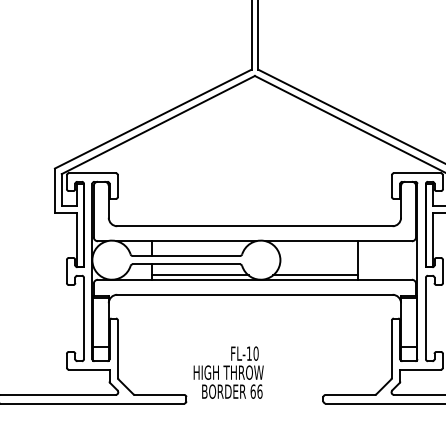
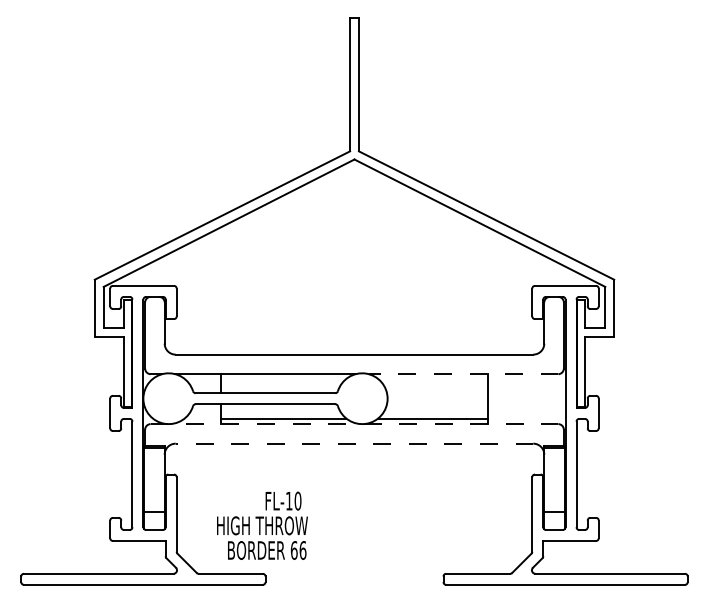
line: (338, 241) -> (463, 374), solid -> dashed
line: (254, 280) -> (354, 424), solid -> dashed
line: (254, 294) -> (354, 443), solid -> dashed
text: (228, 372) -> (262, 525), moved

